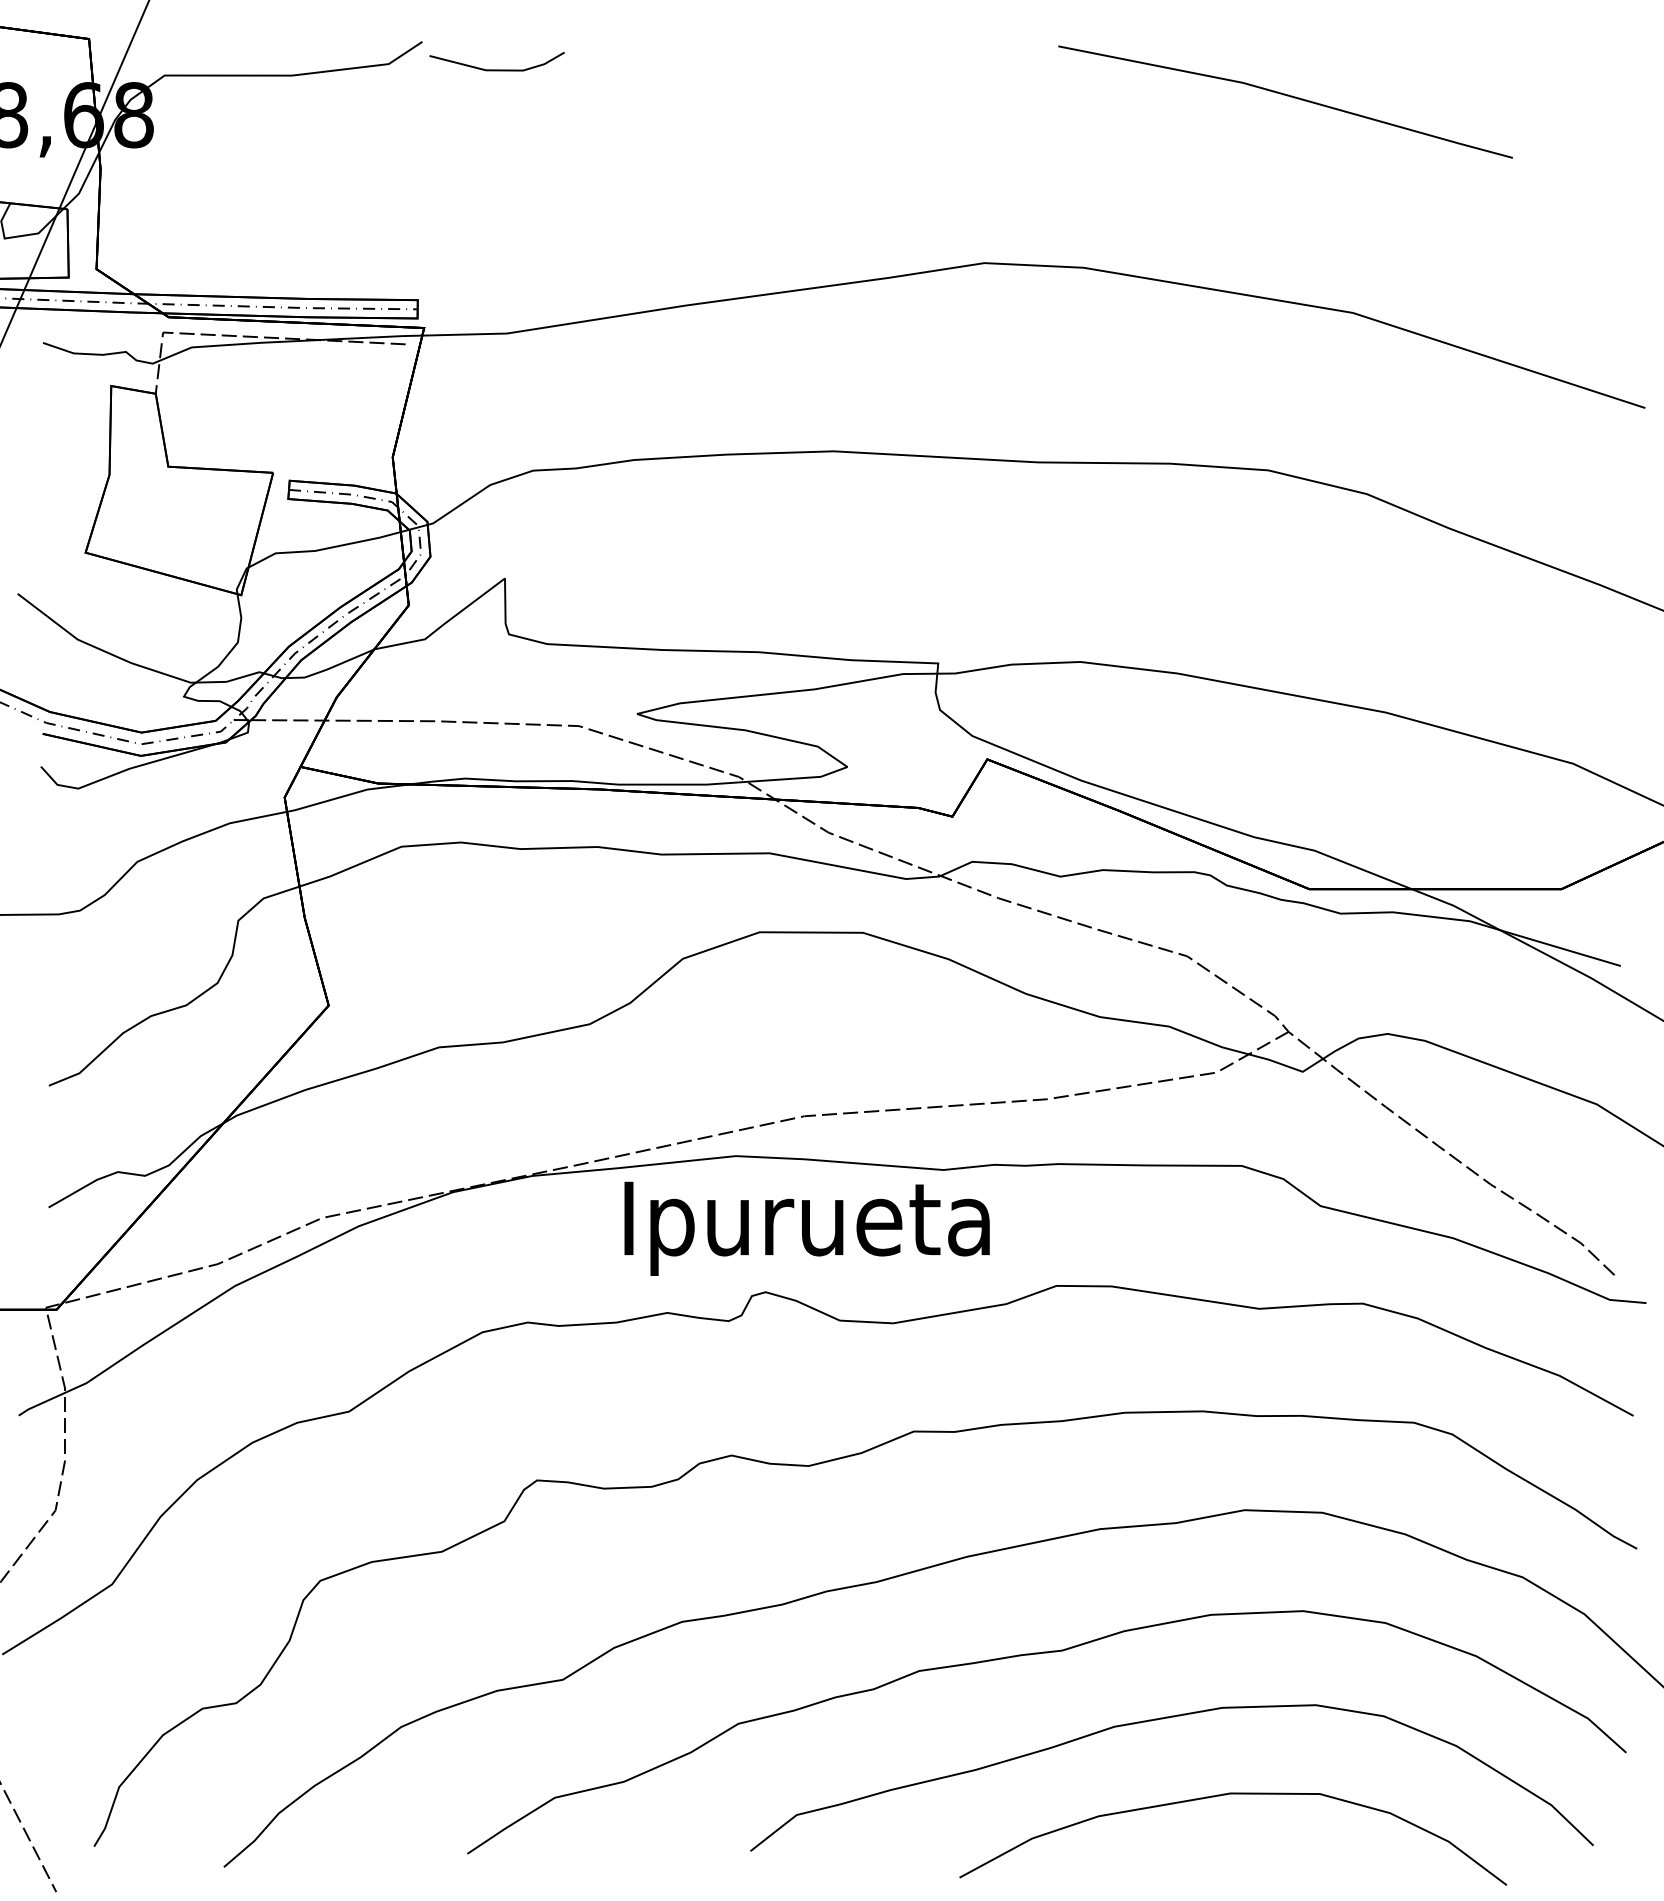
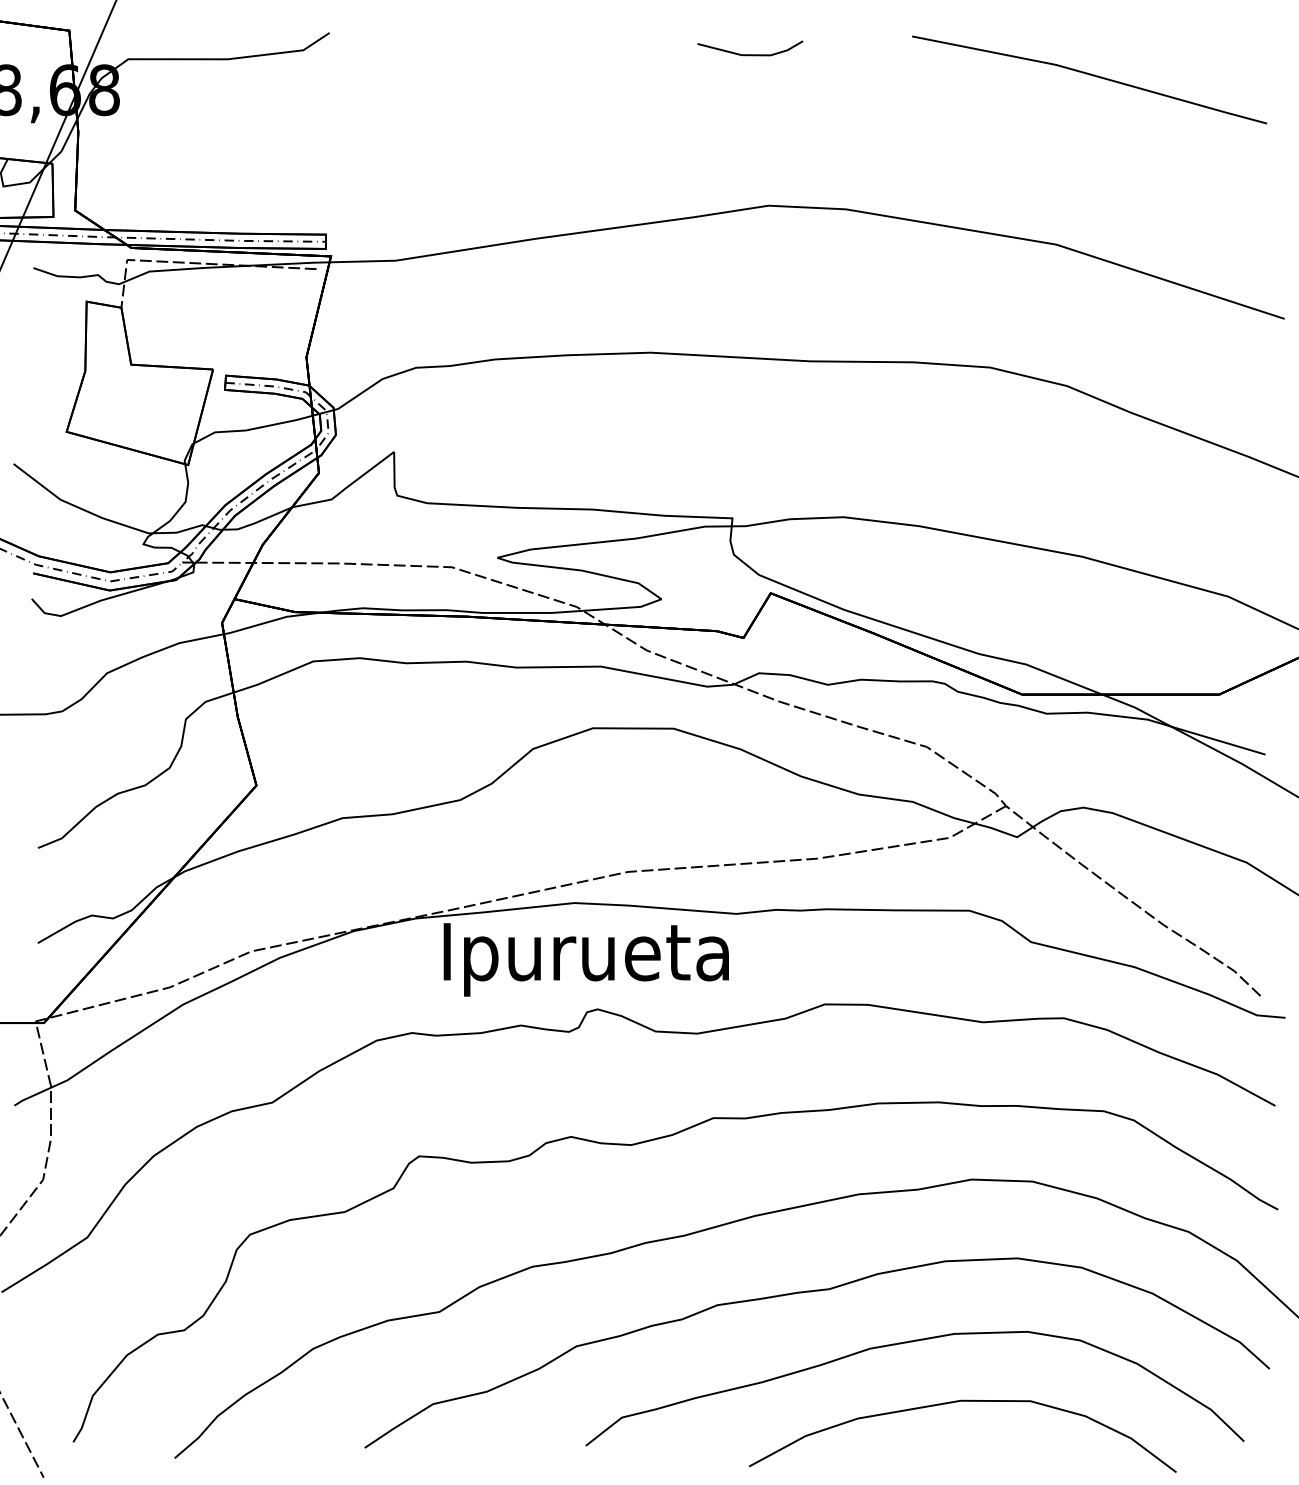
line: (496, 69) -> (749, 54), moved
line: (1287, 96) -> (1091, 75), moved
text: (806, 1228) -> (585, 959), moved

